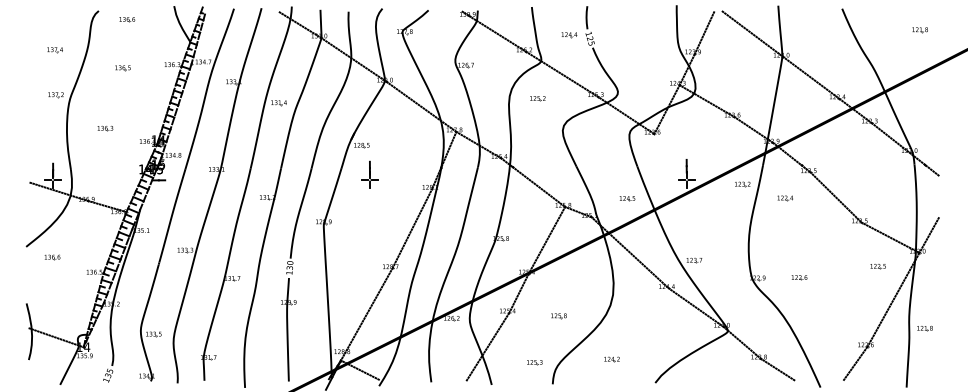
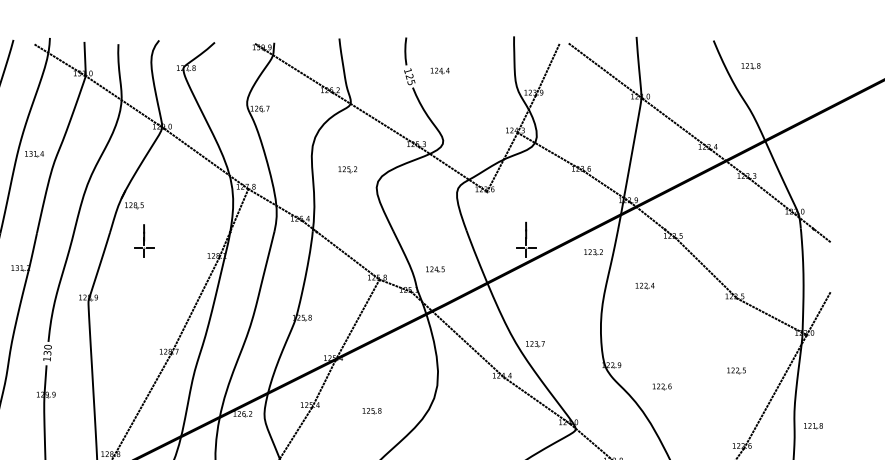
part: (919, 30) -> (750, 66), moved
part: (569, 35) -> (440, 71), moved
part: (537, 98) -> (347, 169), moved
part: (627, 198) -> (435, 269), moved
part: (784, 198) -> (644, 286), moved
part: (877, 266) -> (735, 370), moved
part: (799, 277) -> (662, 386), moved

